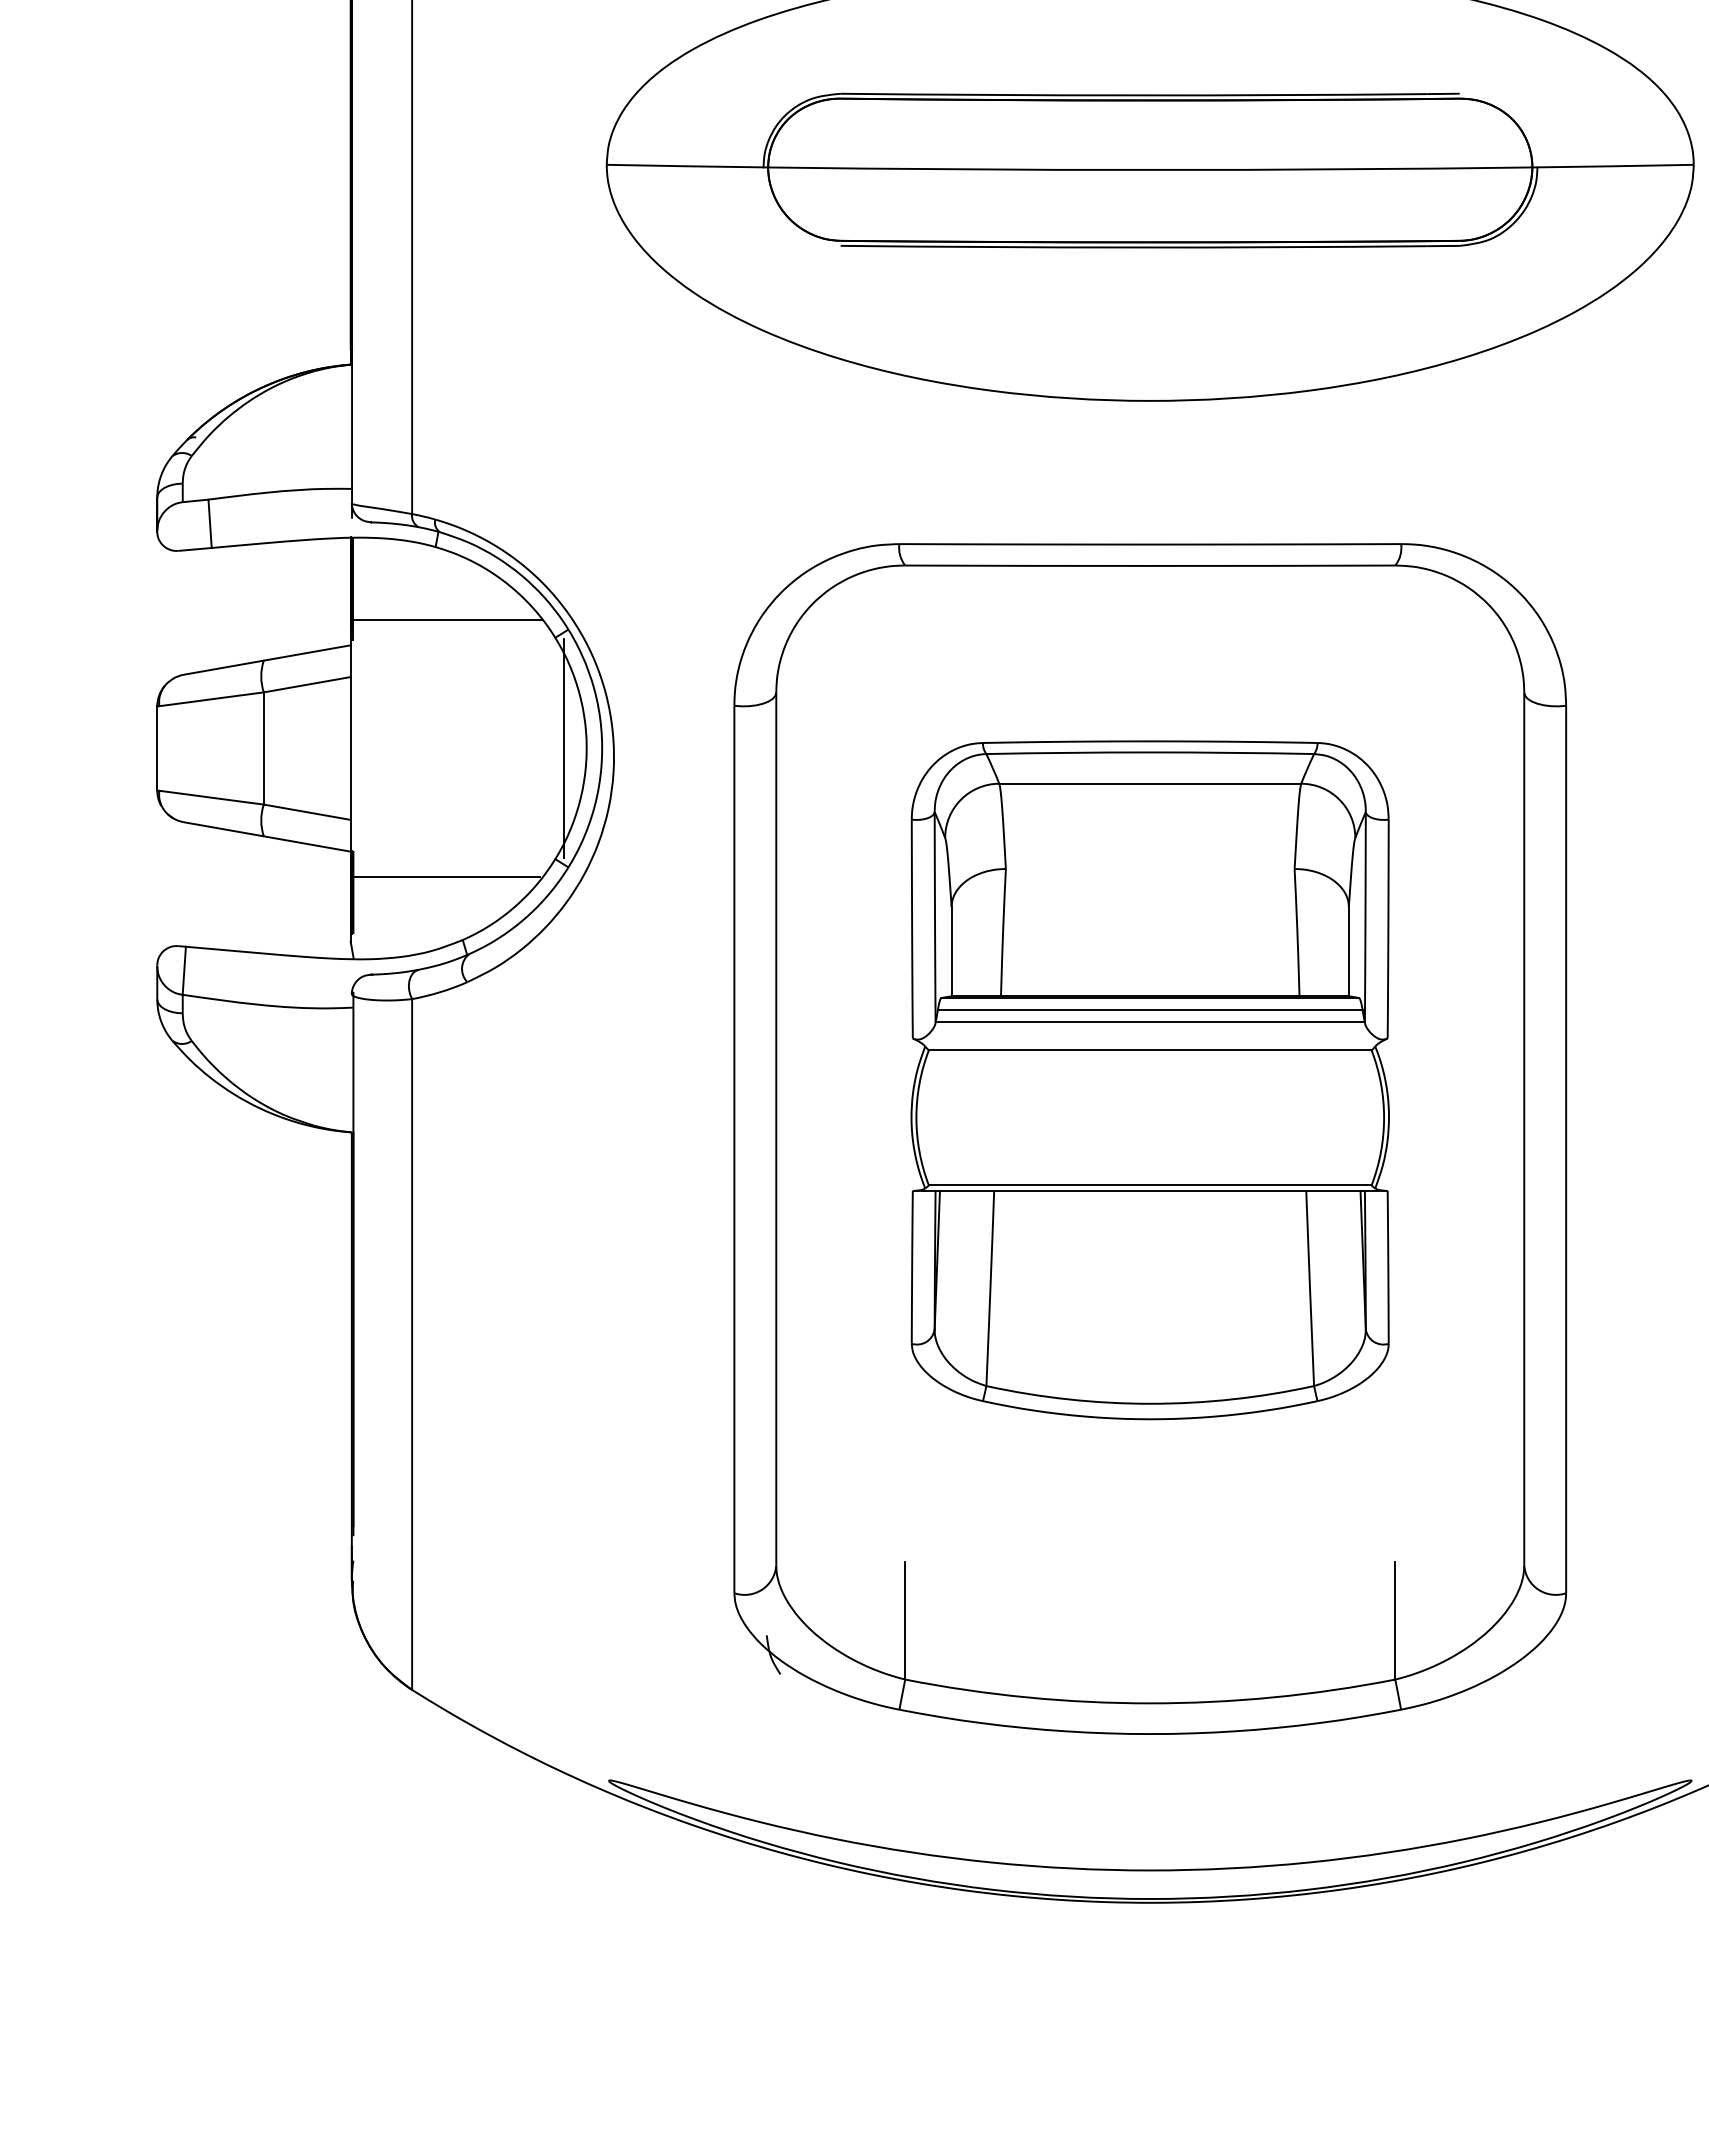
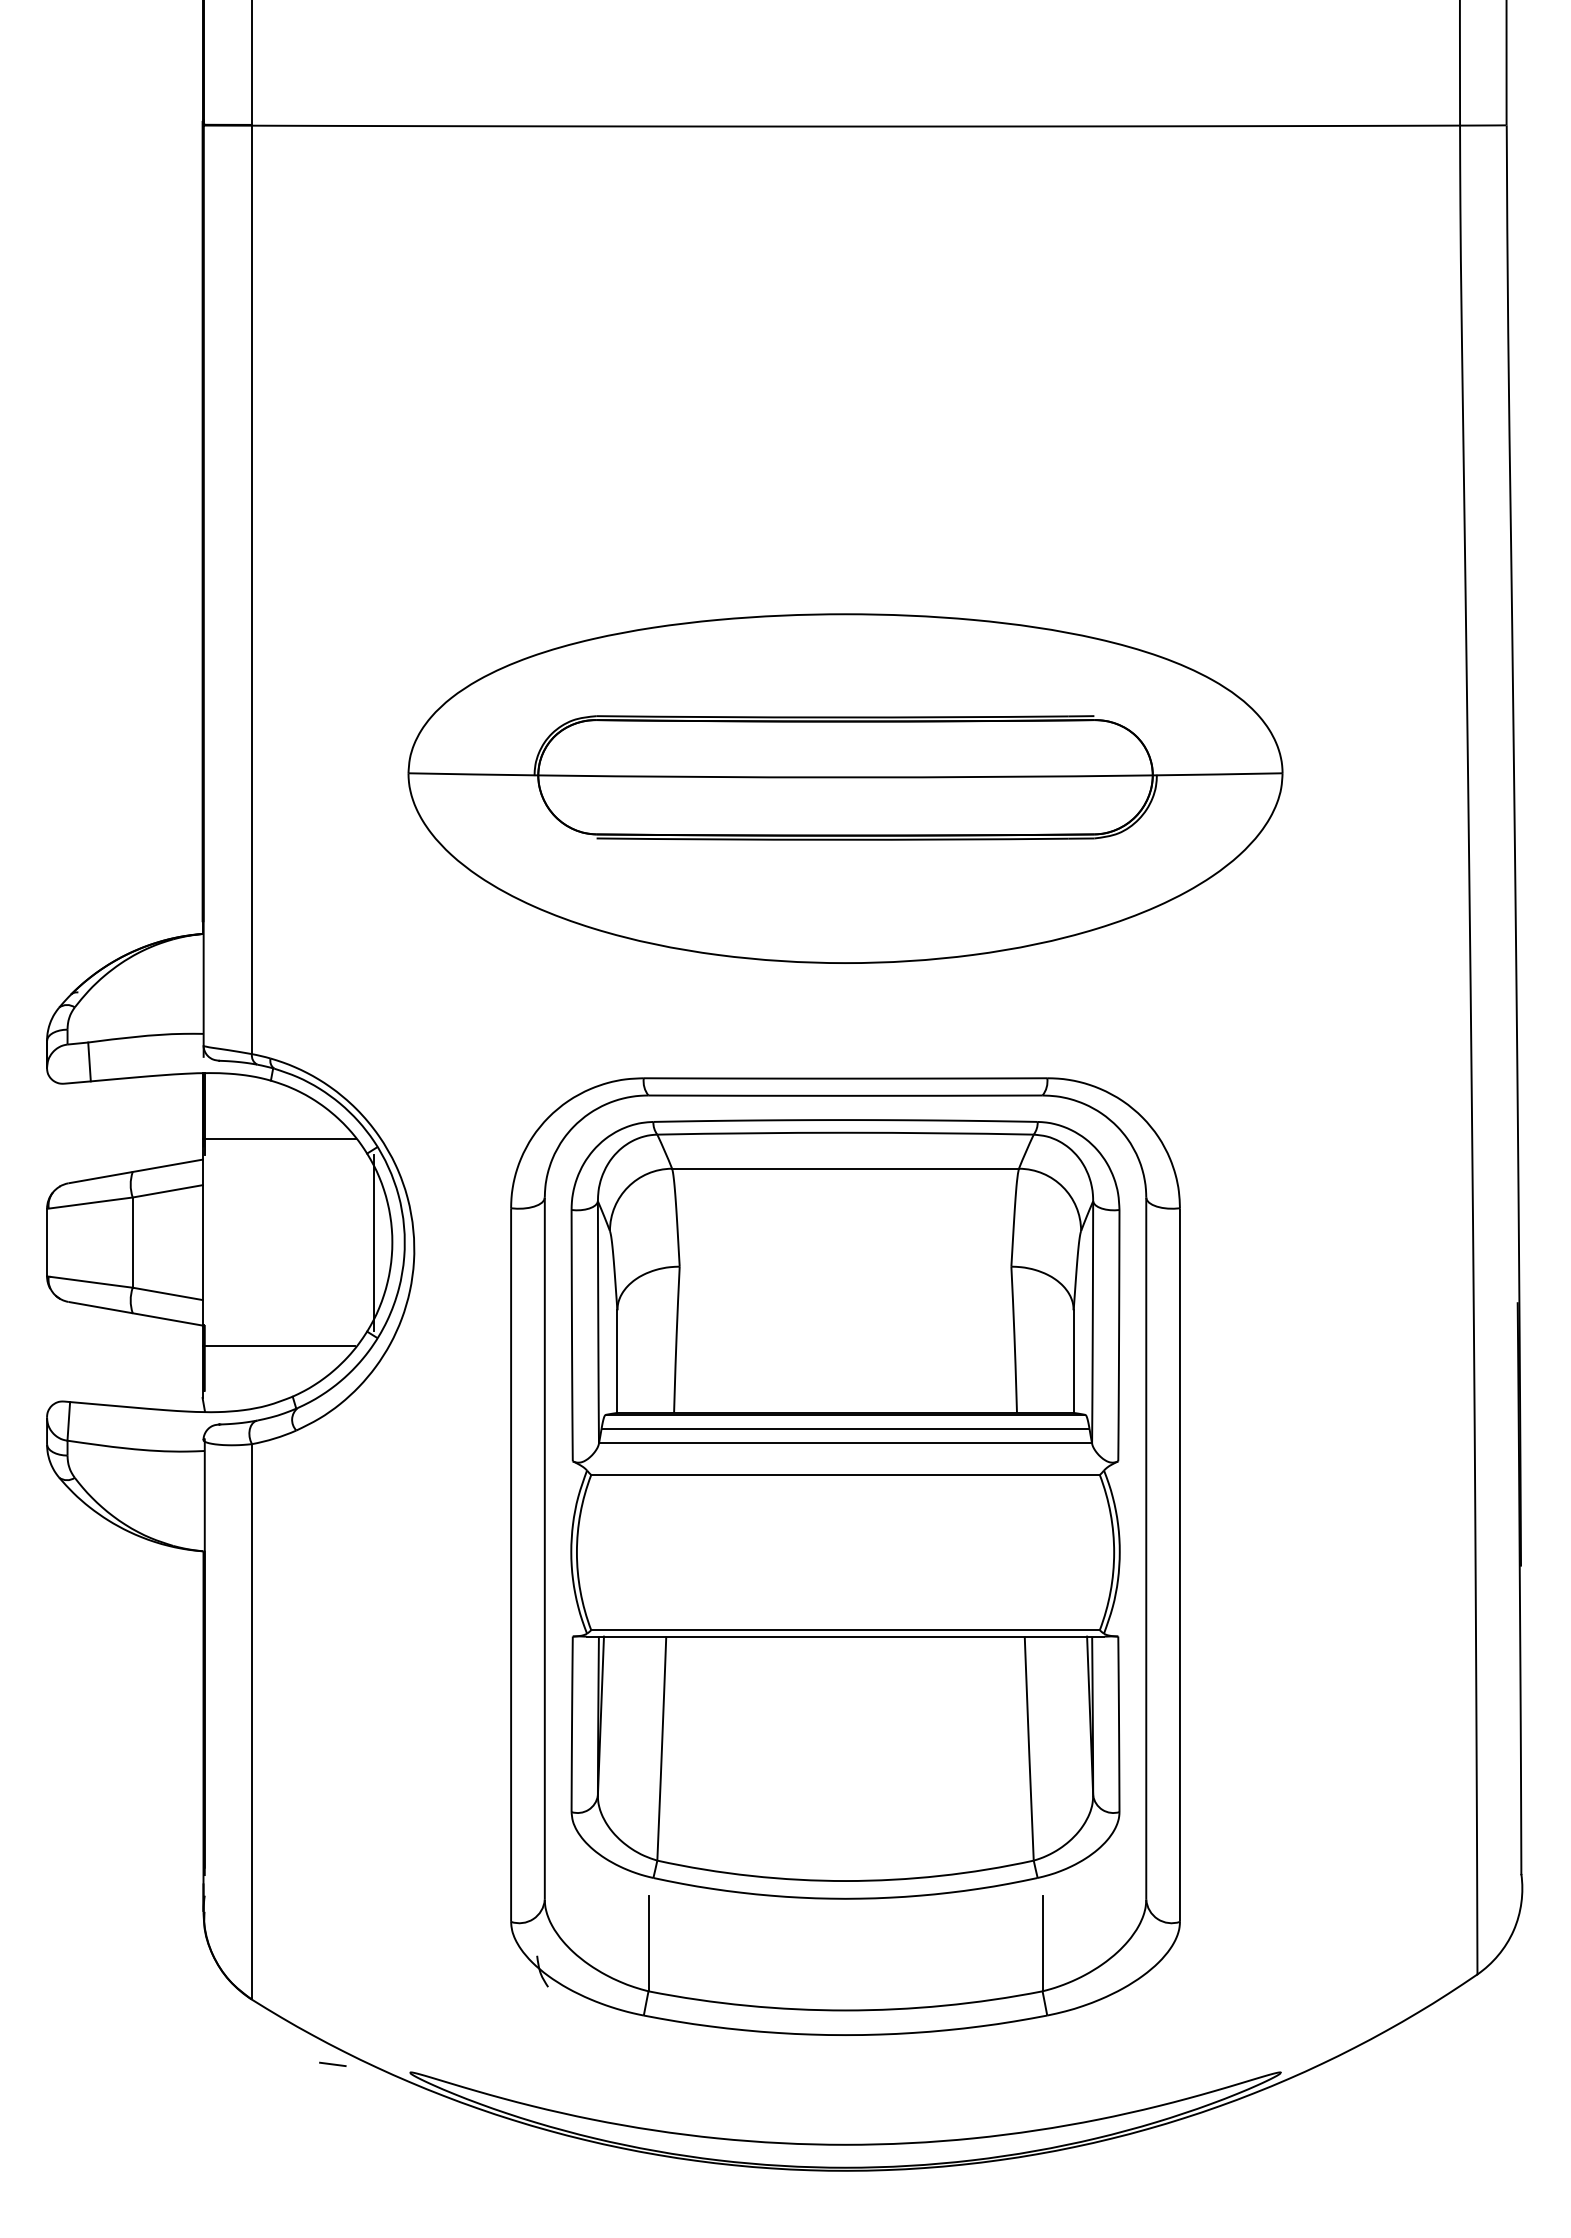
part: (1150, 1080) -> (845, 1509), size x1.43
line: (512, 1770) -> (332, 2064), added

